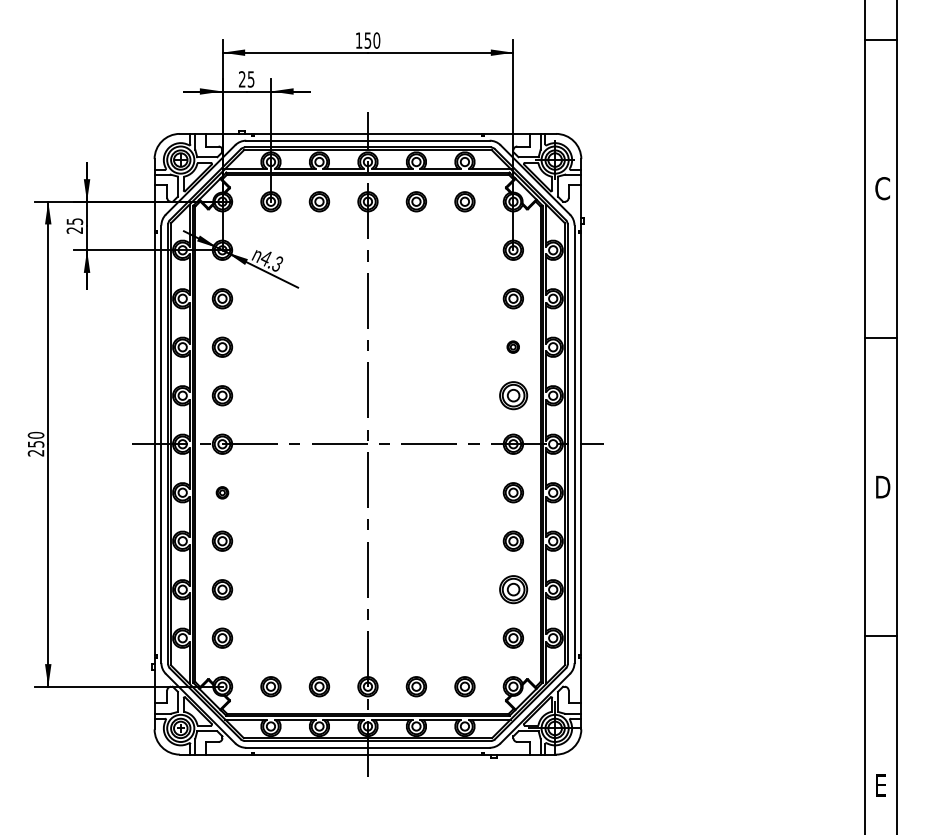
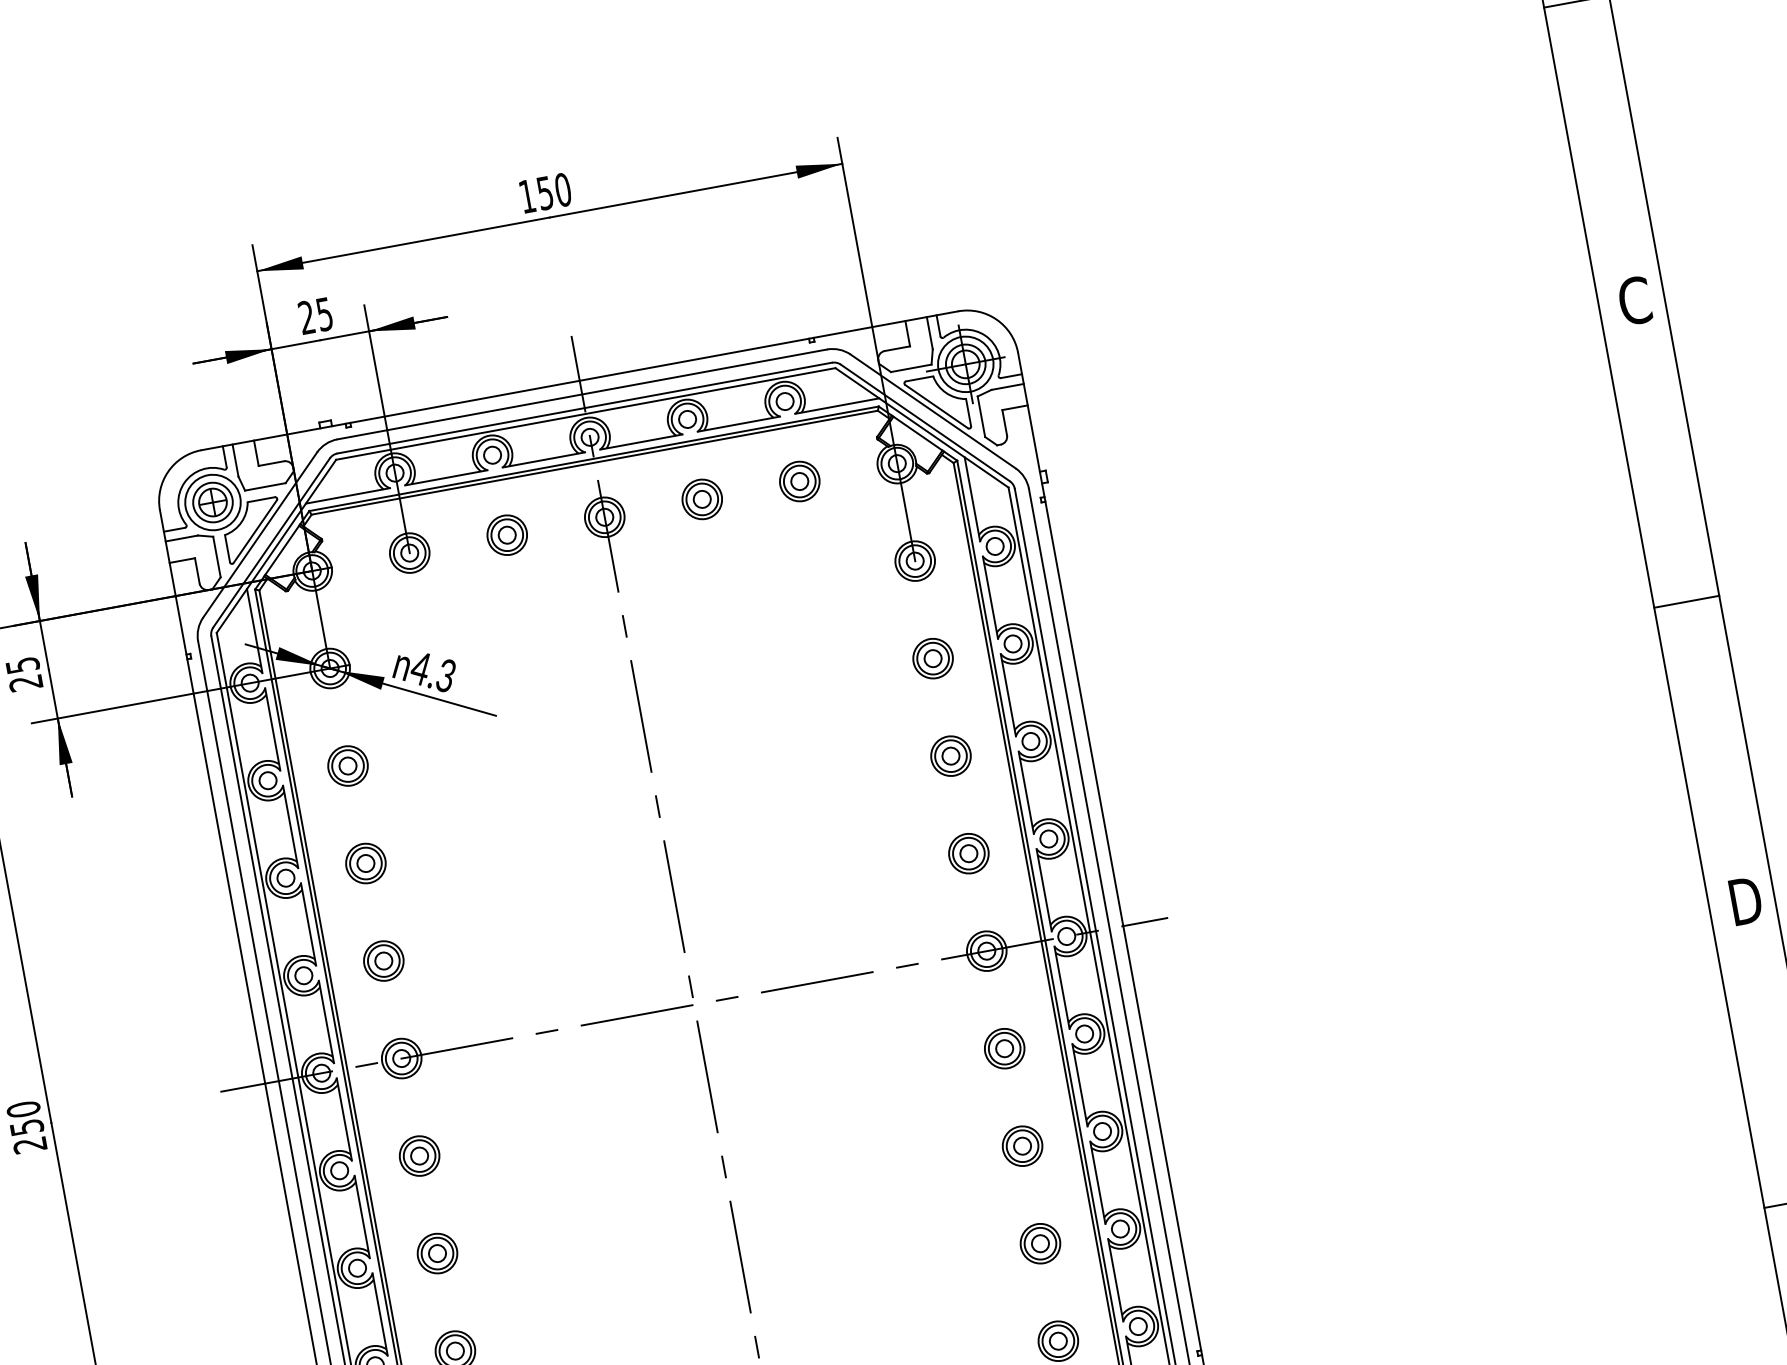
part: (512, 346) -> (948, 754), size x1.67
part: (512, 395) -> (966, 853), size x0.71
part: (222, 492) -> (419, 1155), size x1.67
part: (512, 589) -> (1038, 1243), size x0.71

